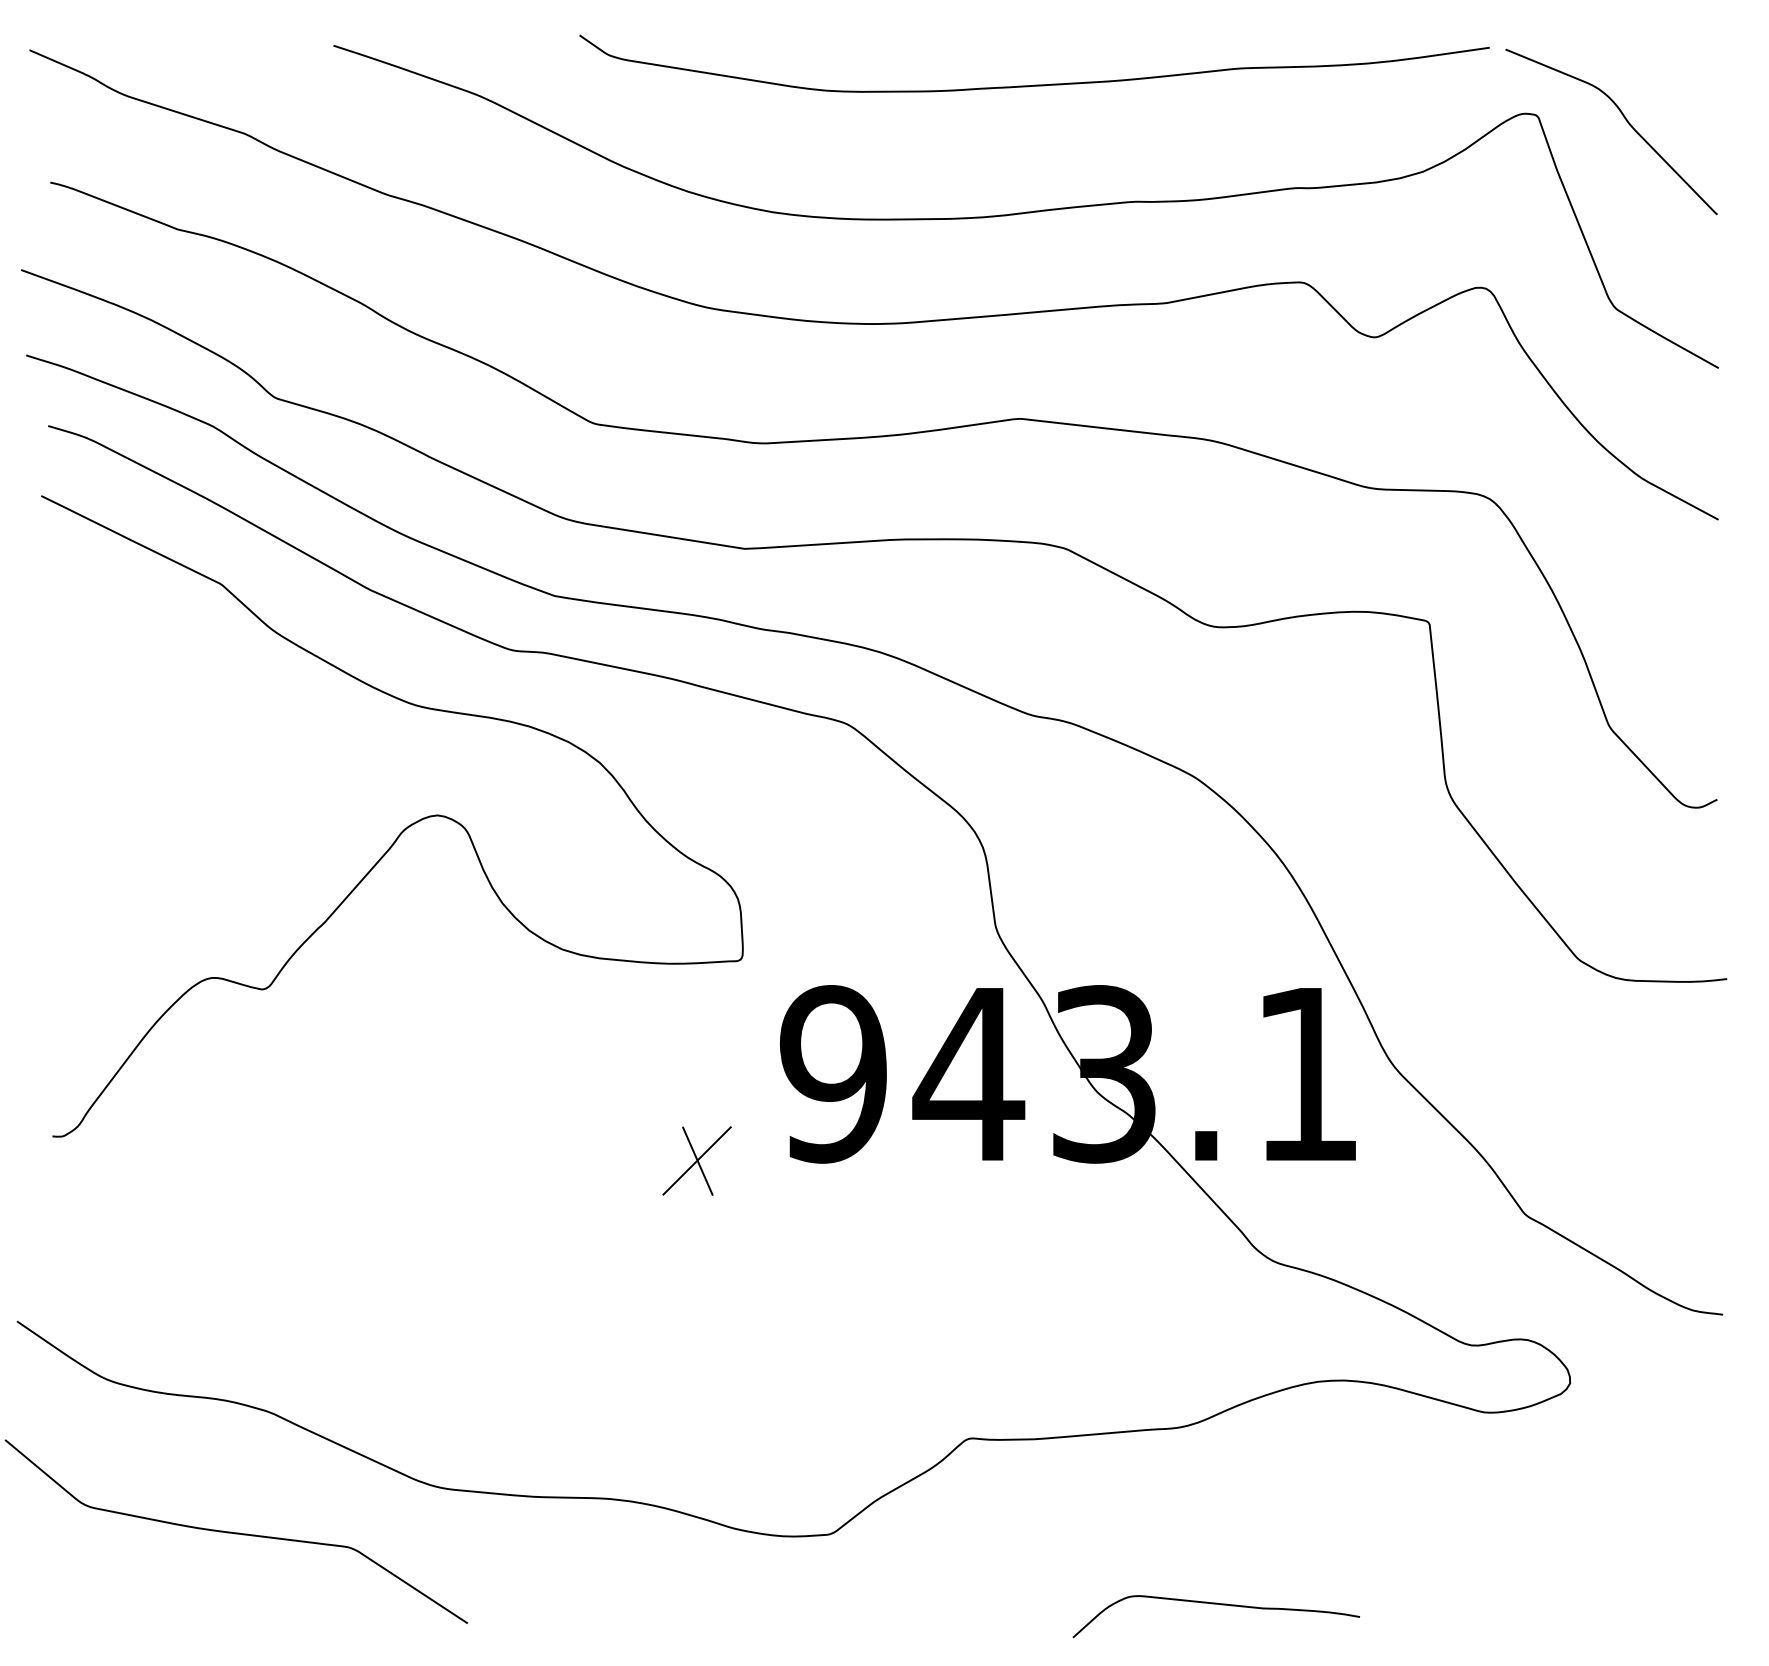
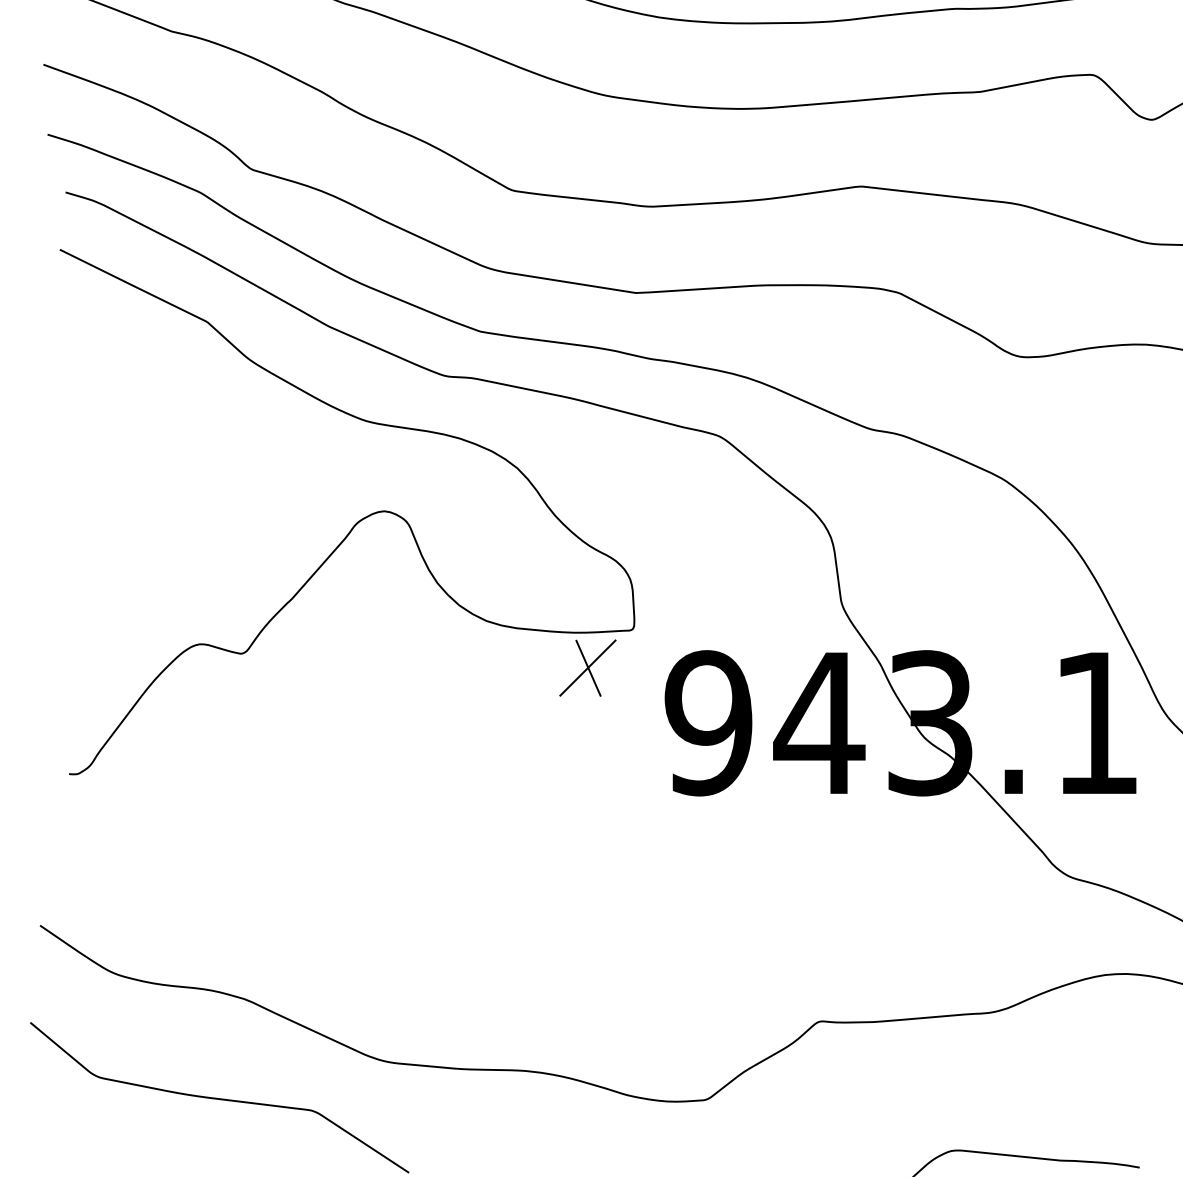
part: (696, 1160) -> (587, 667), moved

